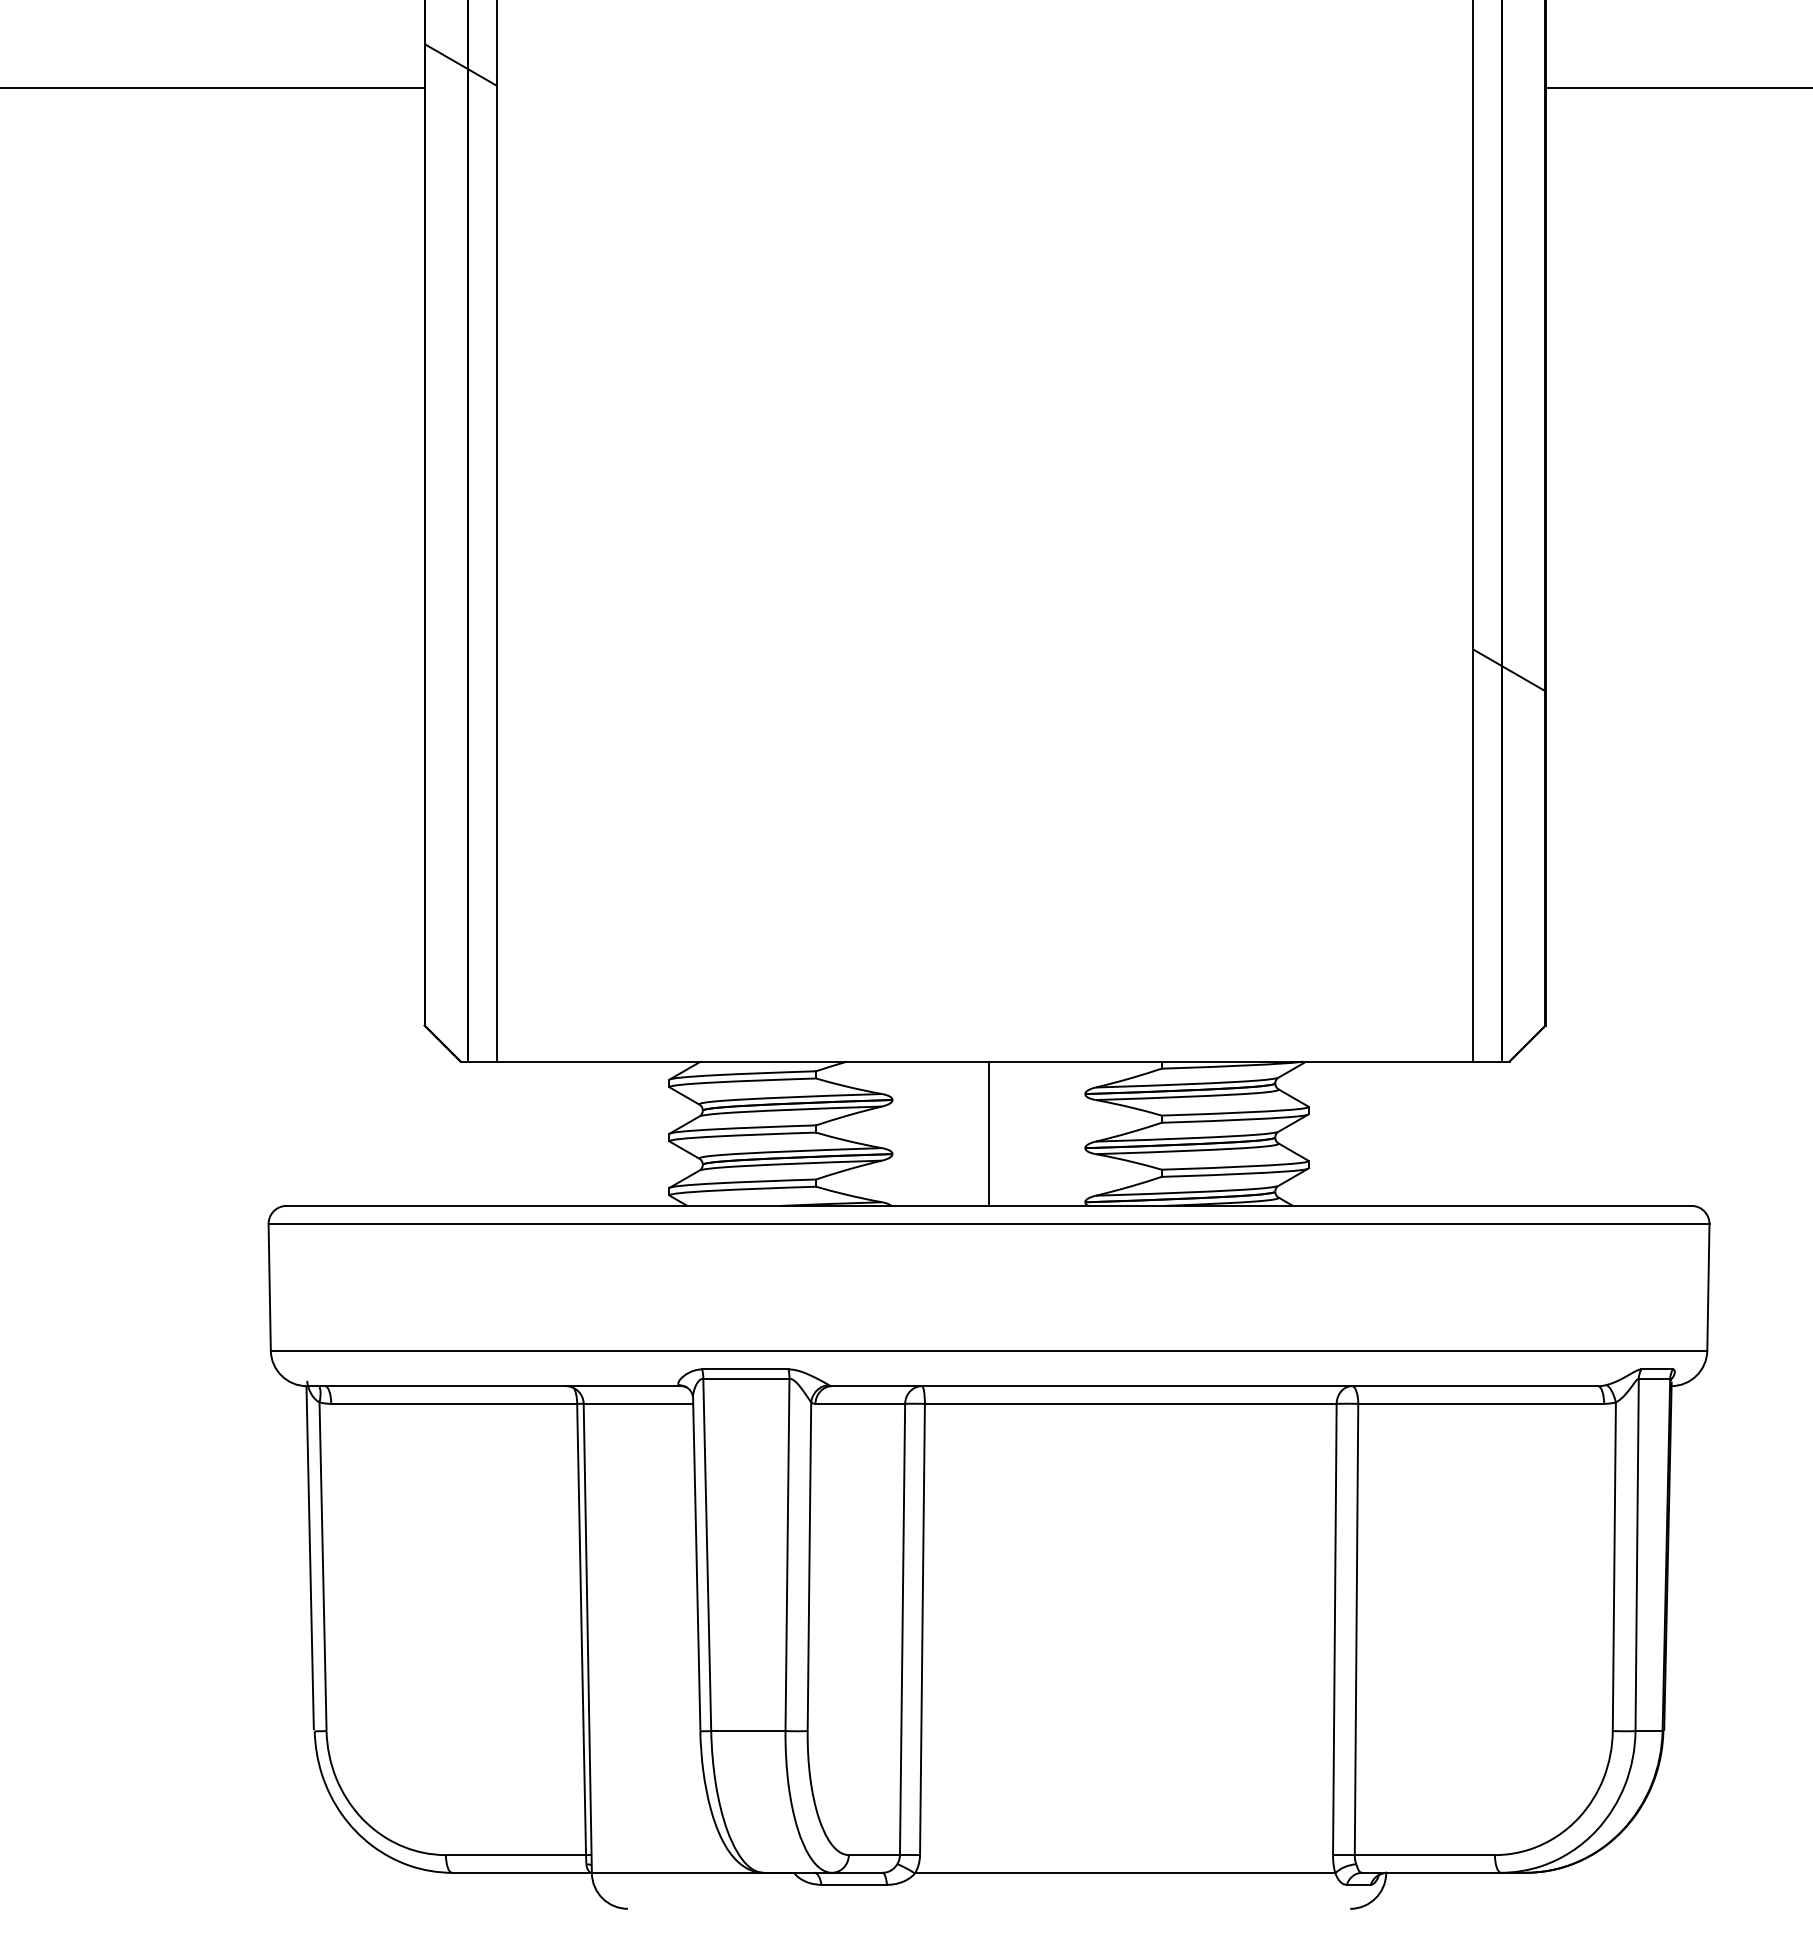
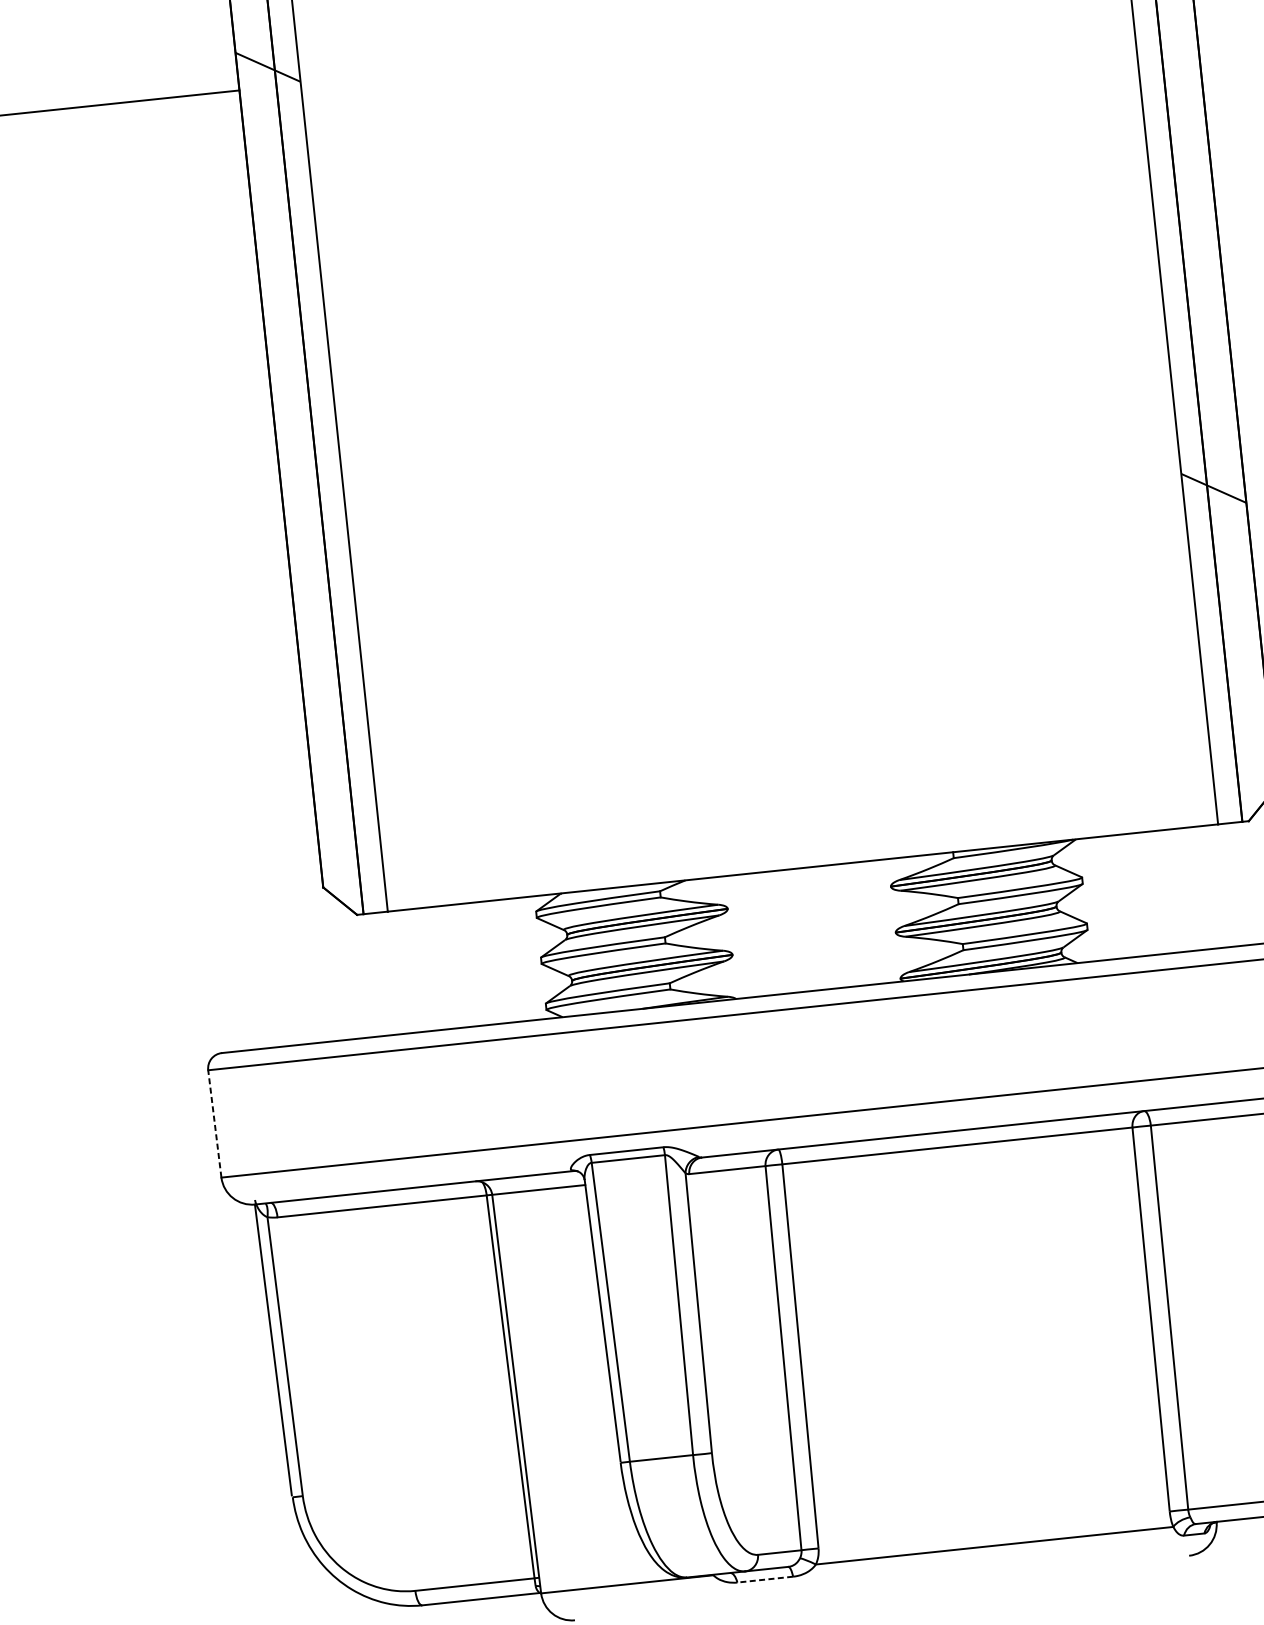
line: (988, 1133) -> (812, 928), removed
line: (269, 1286) -> (214, 1123), solid -> dashed
line: (854, 1884) -> (765, 1579), solid -> dashed

